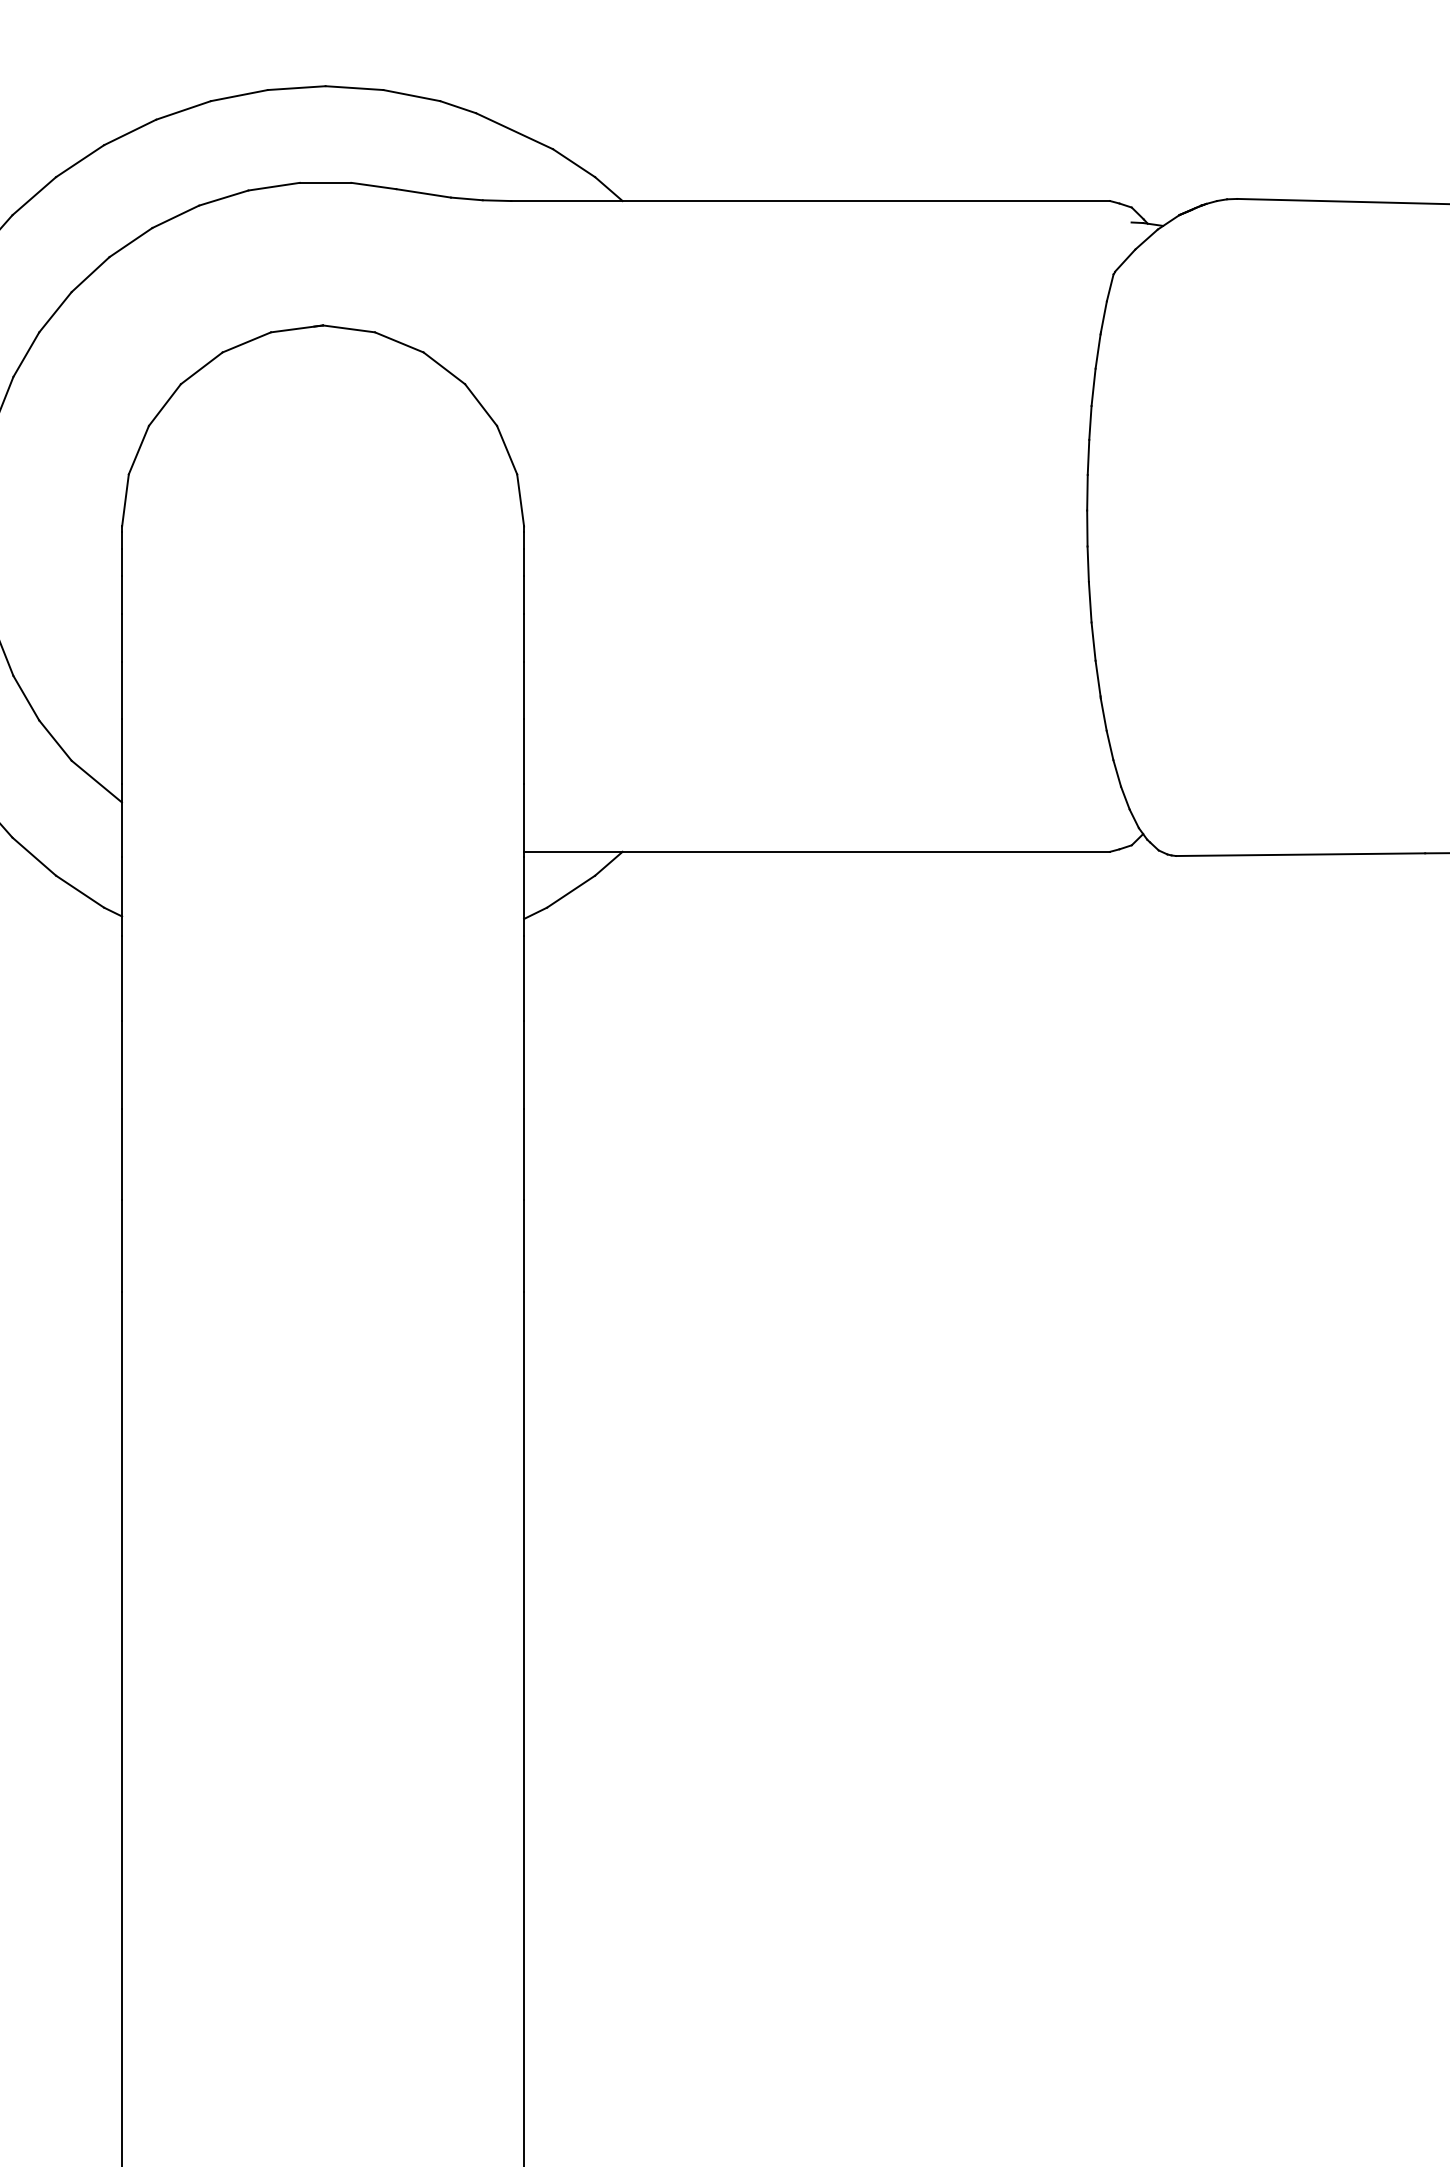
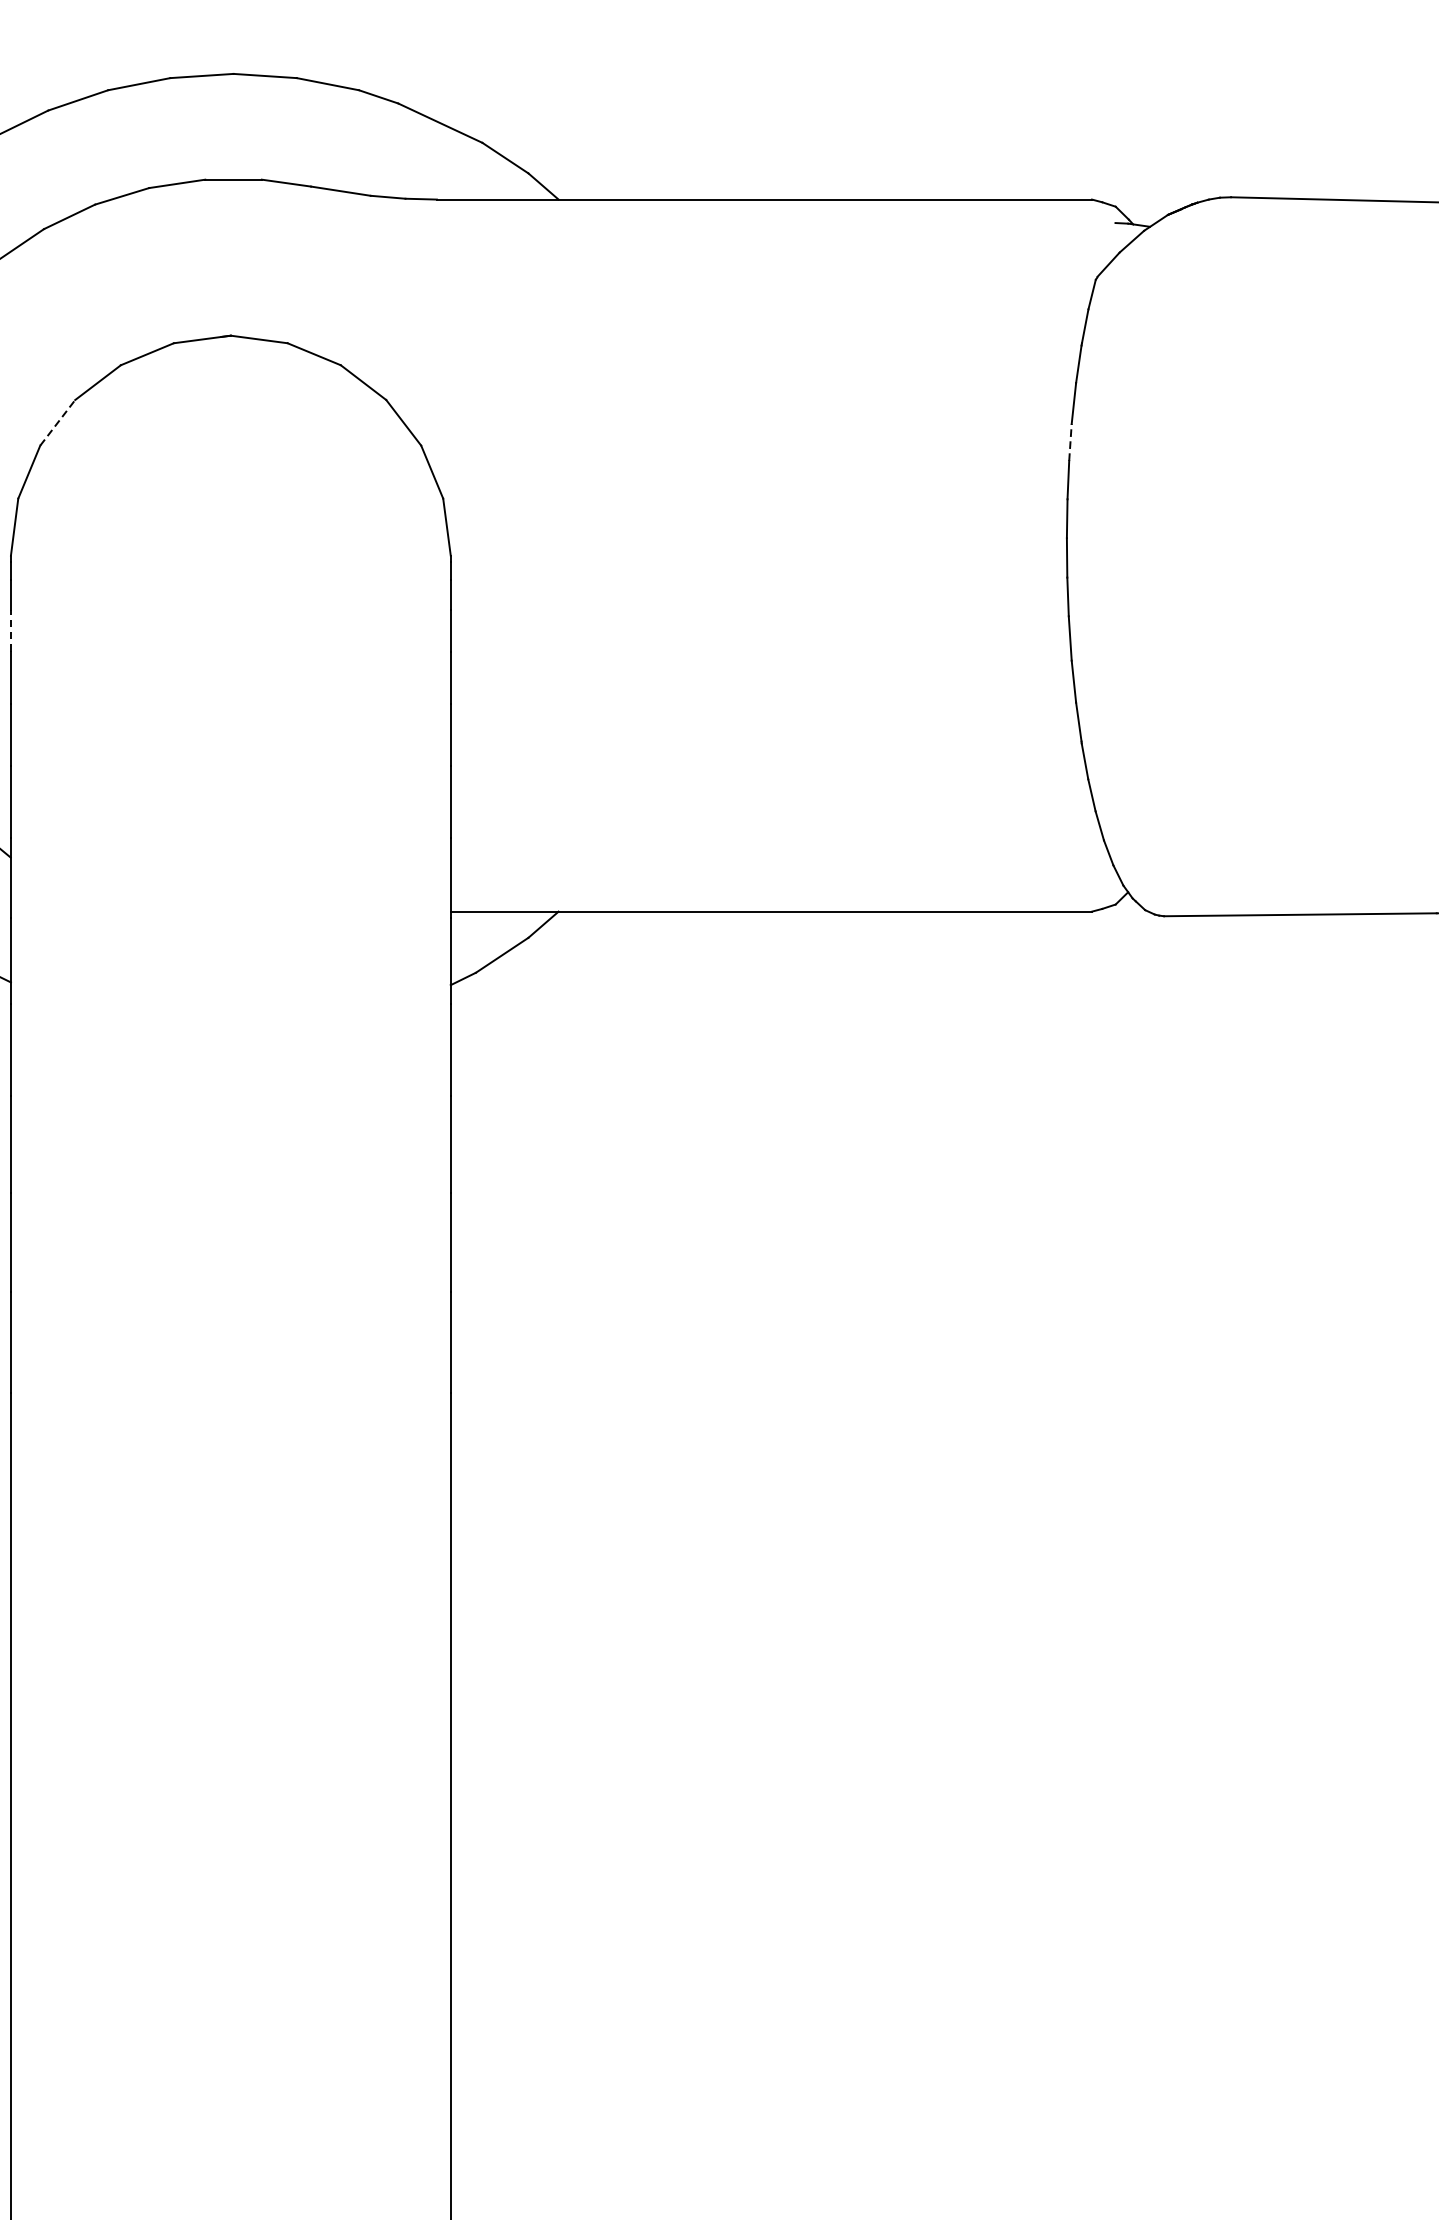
line: (165, 404) -> (58, 422), solid -> dashed
line: (1090, 422) -> (1070, 441), solid -> dashed
line: (122, 595) -> (11, 631), solid -> dashed

